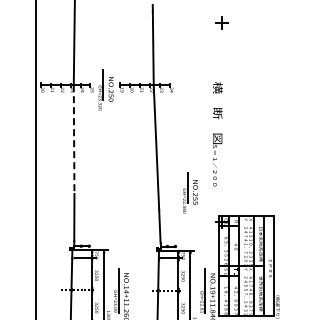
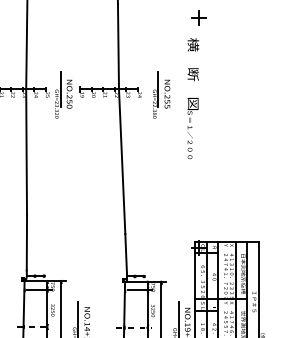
text: (217, 134) -> (192, 98), moved
line: (74, 140) -> (27, 153), dashed -> solid
part: (190, 192) -> (161, 94), moved

